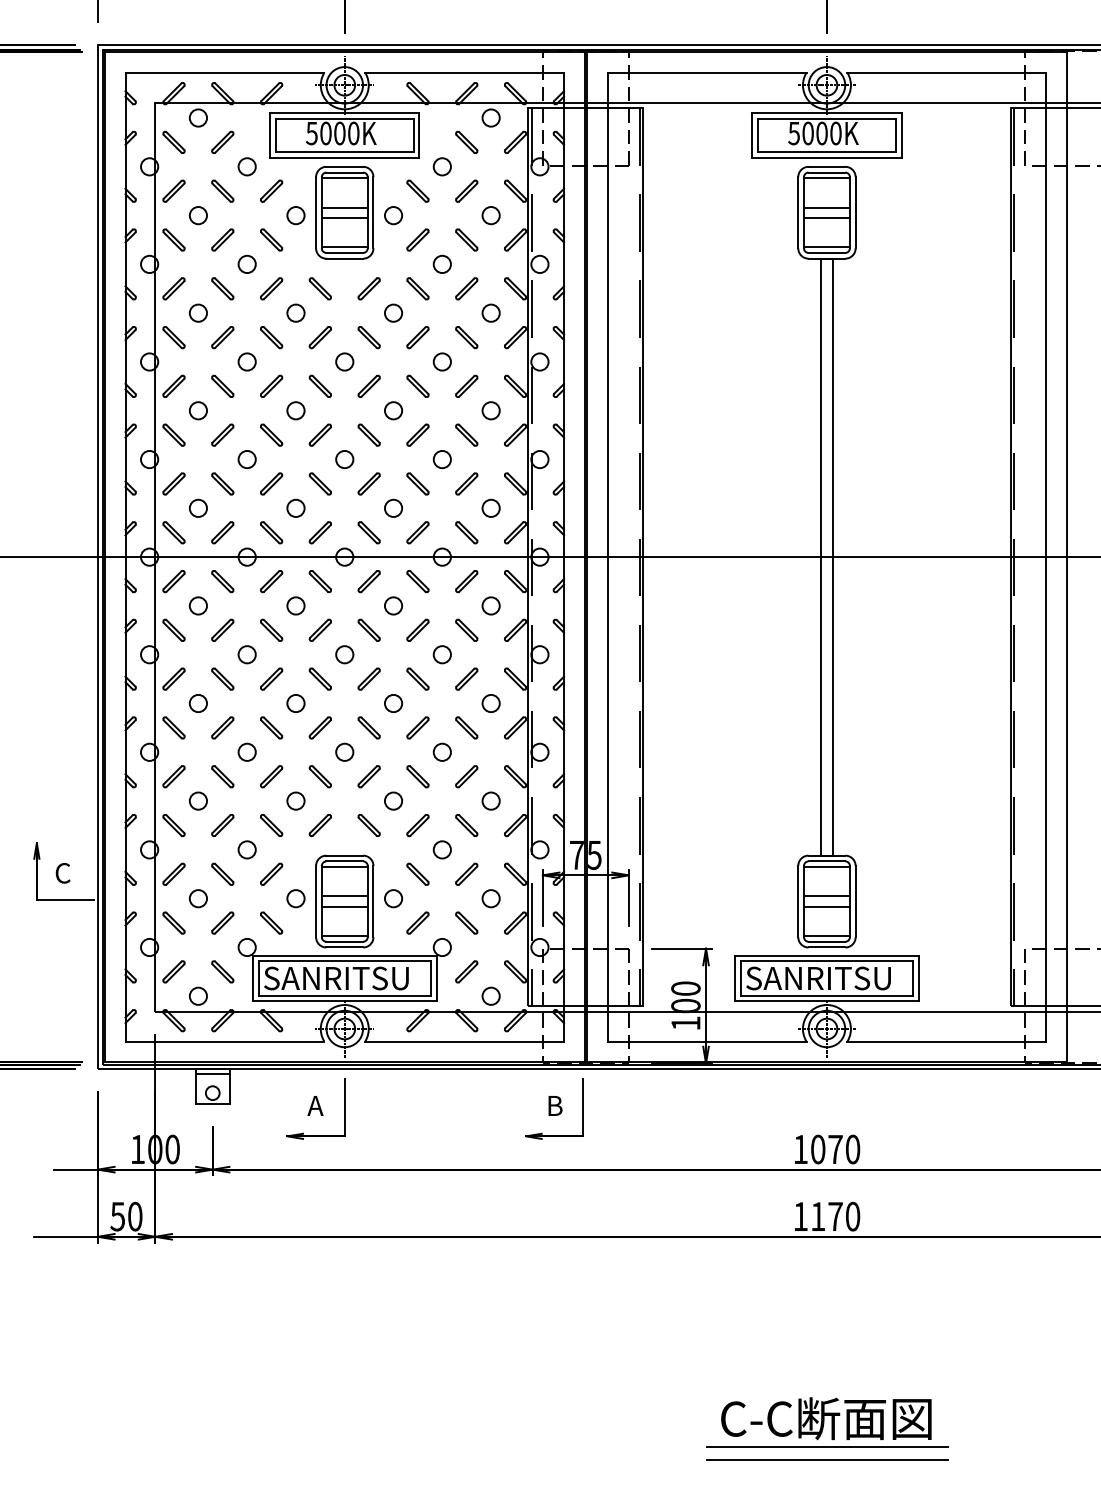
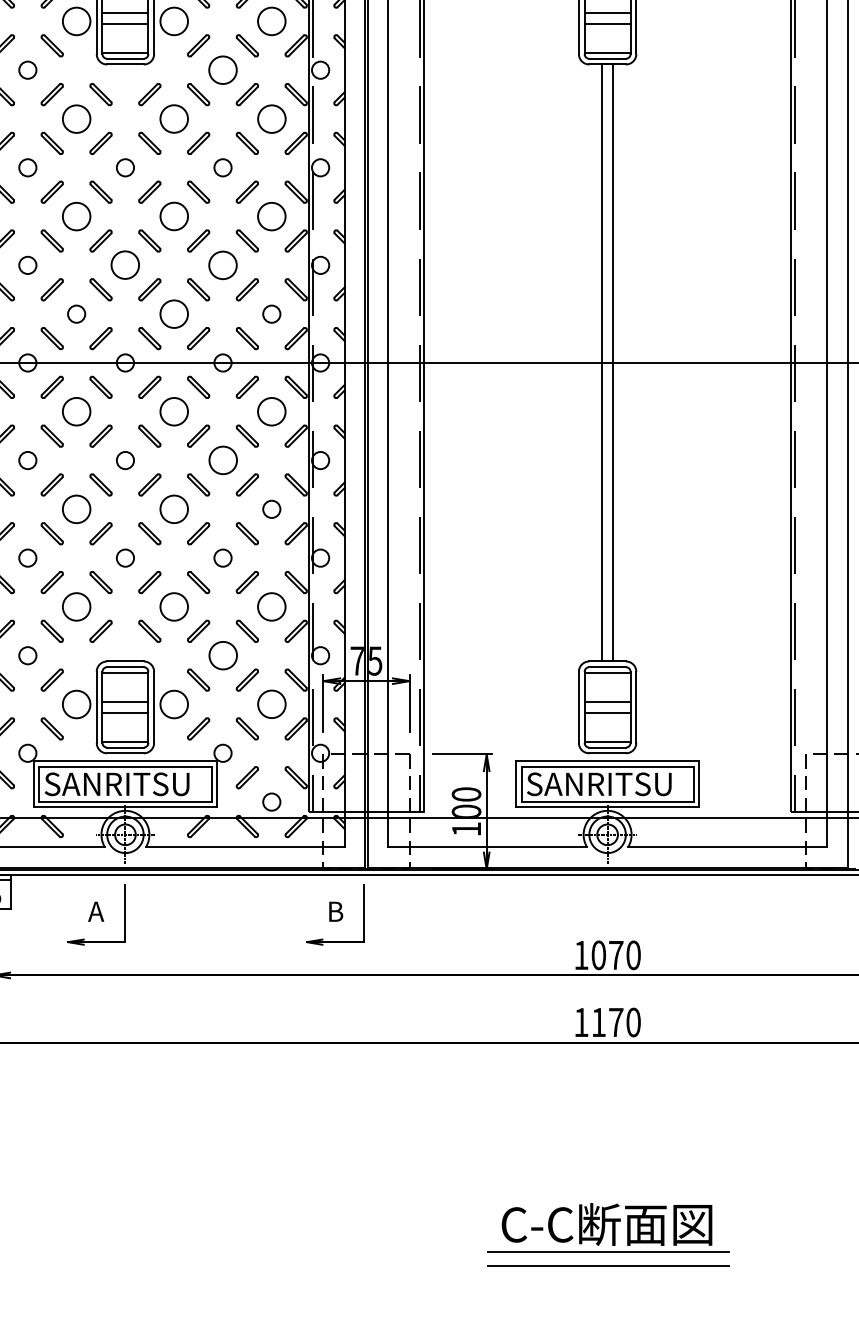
circle: (295, 215) -> (76, 21), size x1.6
circle: (393, 215) -> (174, 21), size x1.6
circle: (490, 215) -> (271, 21), size x1.6
circle: (441, 264) -> (222, 70), size x1.6
circle: (295, 312) -> (76, 118), size x1.6
circle: (393, 312) -> (174, 118), size x1.6
circle: (490, 312) -> (271, 118), size x1.6
circle: (295, 410) -> (76, 216), size x1.6
circle: (393, 410) -> (174, 216), size x1.6
circle: (490, 410) -> (271, 216), size x1.6
circle: (344, 459) -> (125, 265), size x1.6
circle: (441, 459) -> (222, 265), size x1.6
circle: (393, 507) -> (174, 313), size x1.6
circle: (295, 605) -> (76, 411), size x1.6
circle: (393, 605) -> (174, 411), size x1.6
circle: (490, 605) -> (271, 411), size x1.6
circle: (441, 654) -> (222, 460), size x1.6
circle: (295, 703) -> (76, 509), size x1.6
circle: (393, 703) -> (174, 509), size x1.6
circle: (295, 800) -> (76, 606), size x1.6
circle: (393, 800) -> (174, 606), size x1.6
circle: (490, 800) -> (271, 606), size x1.6
circle: (441, 849) -> (222, 655), size x1.6
circle: (295, 898) -> (76, 704), size x1.6
circle: (393, 898) -> (174, 704), size x1.6
circle: (490, 898) -> (271, 704), size x1.6

